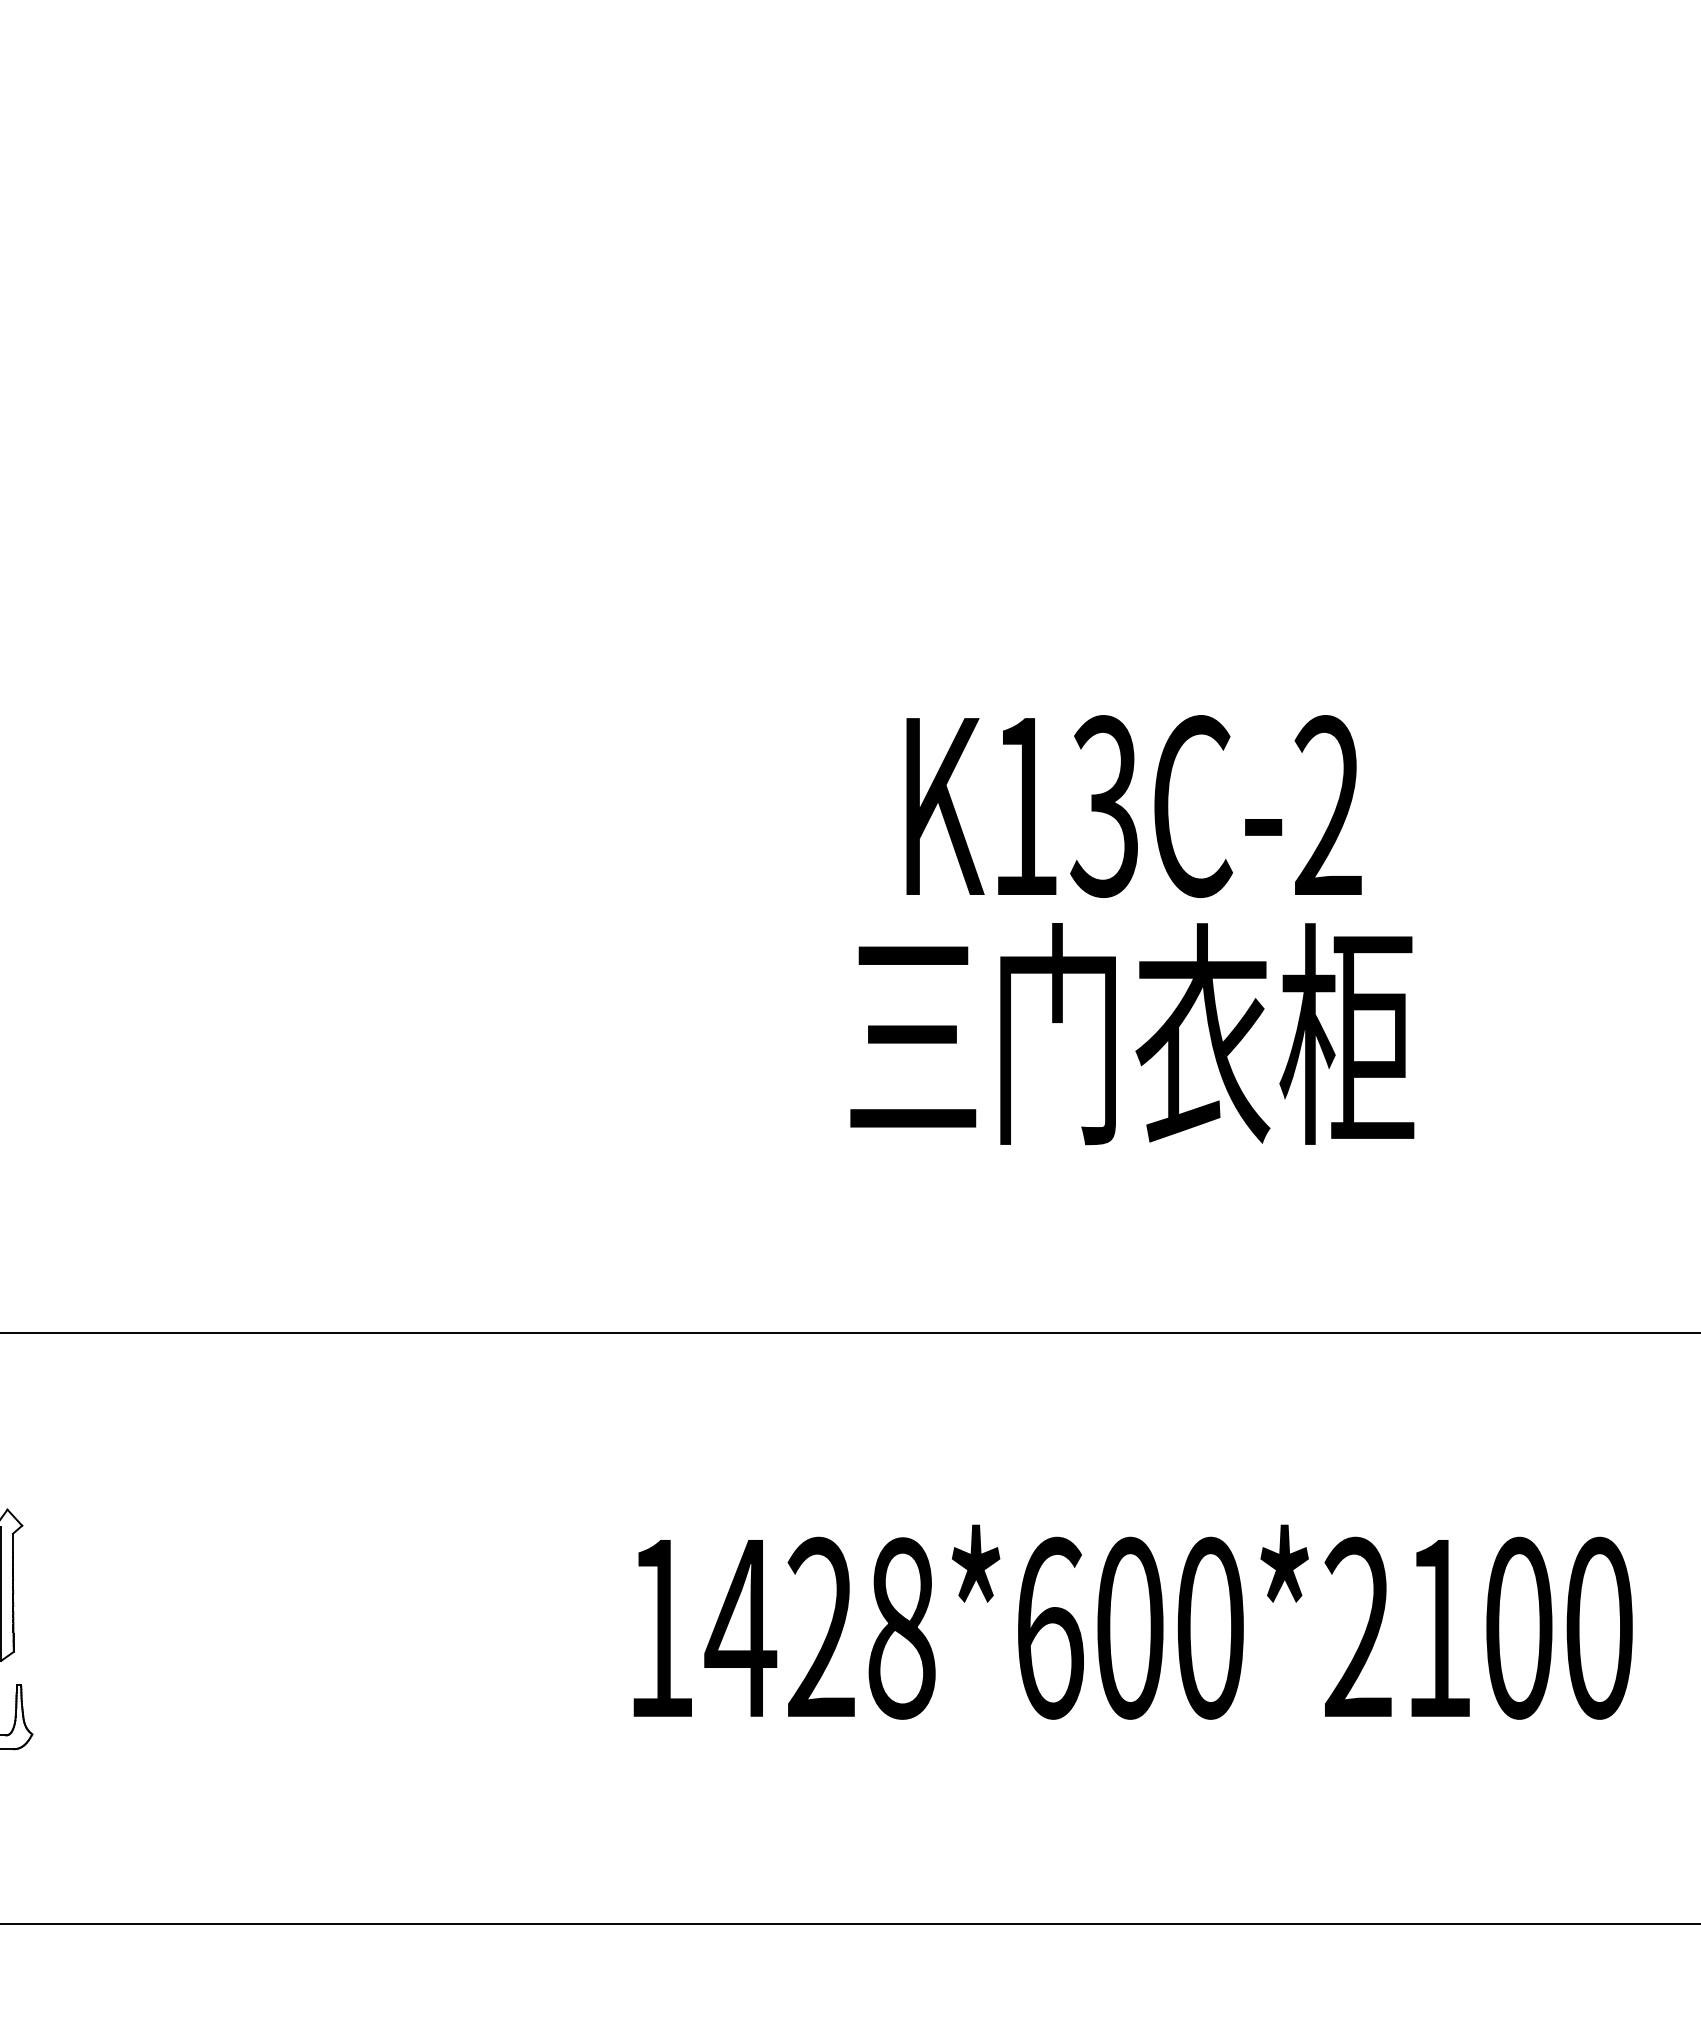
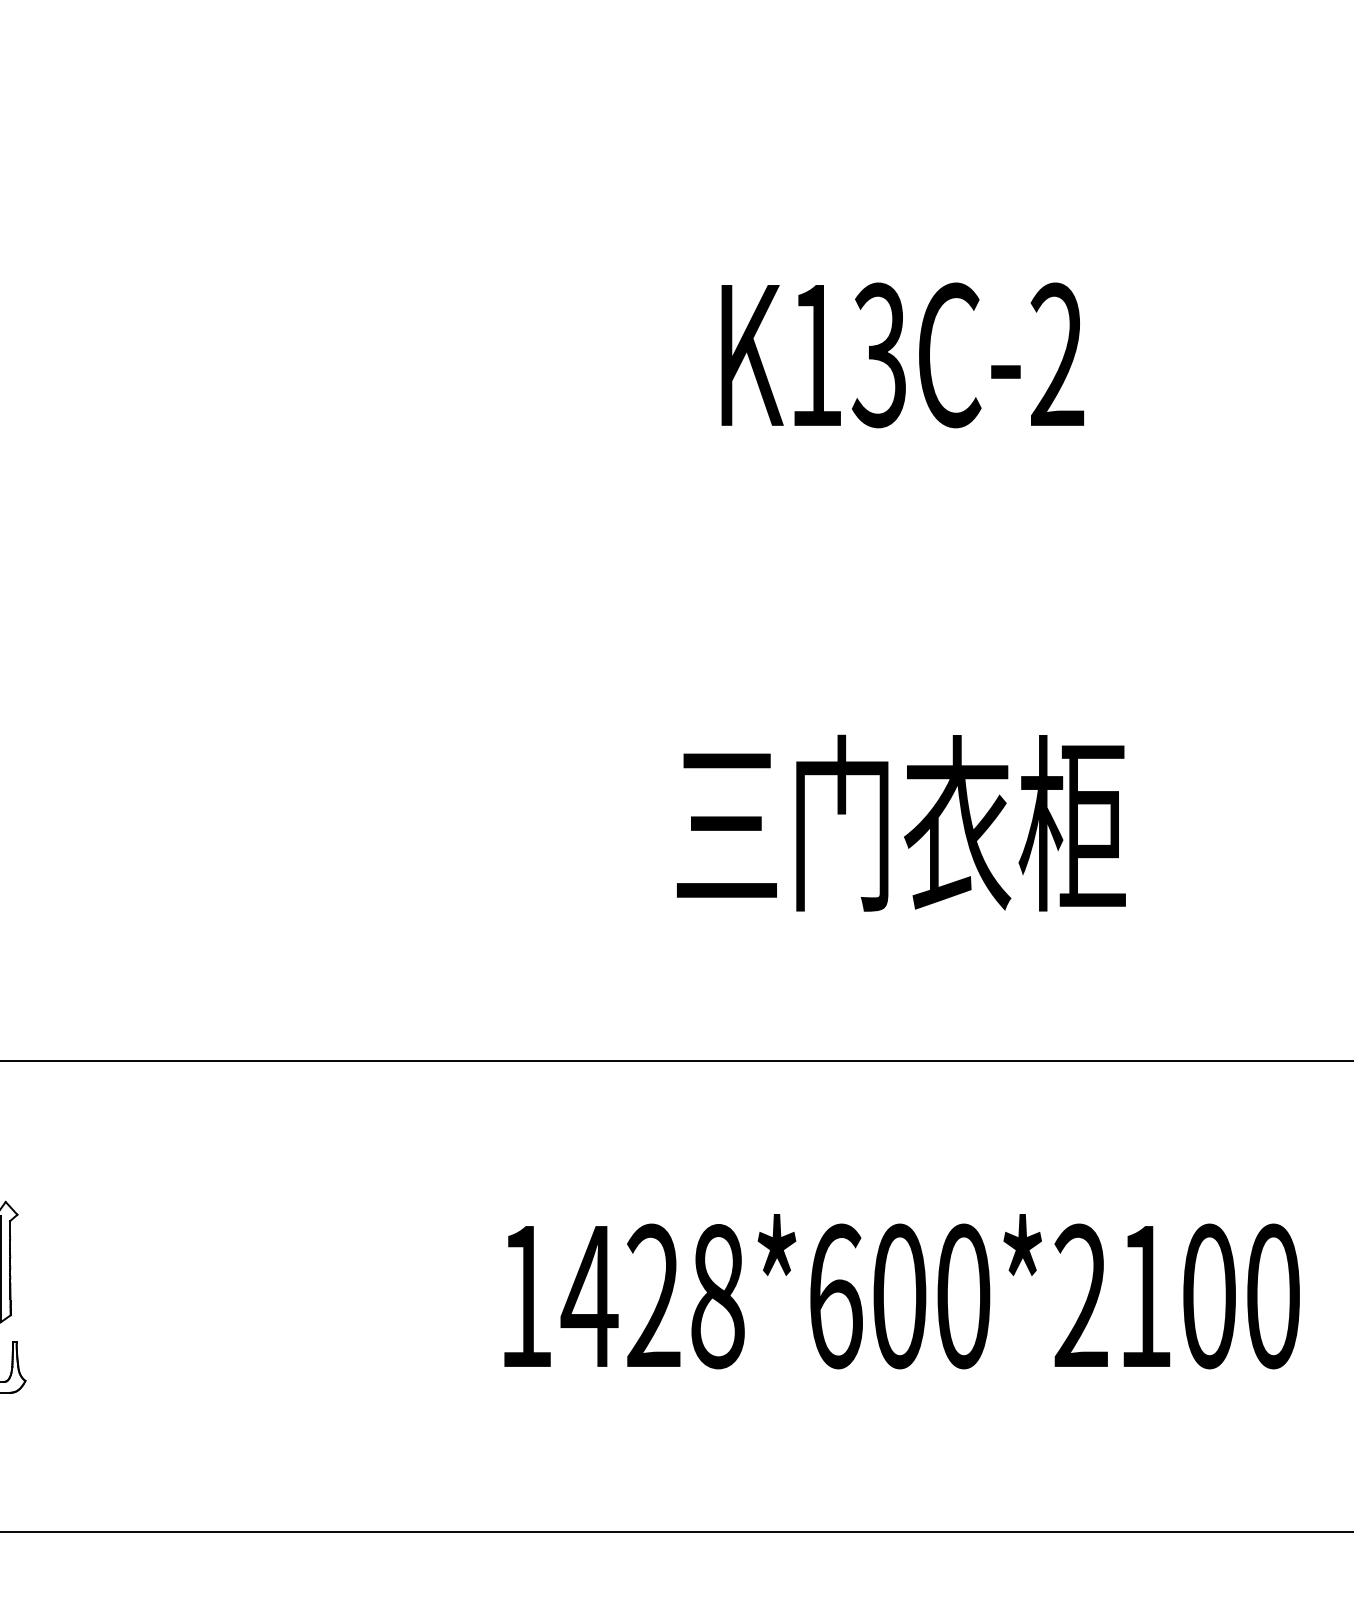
text: (1133, 806) -> (902, 355), moved

